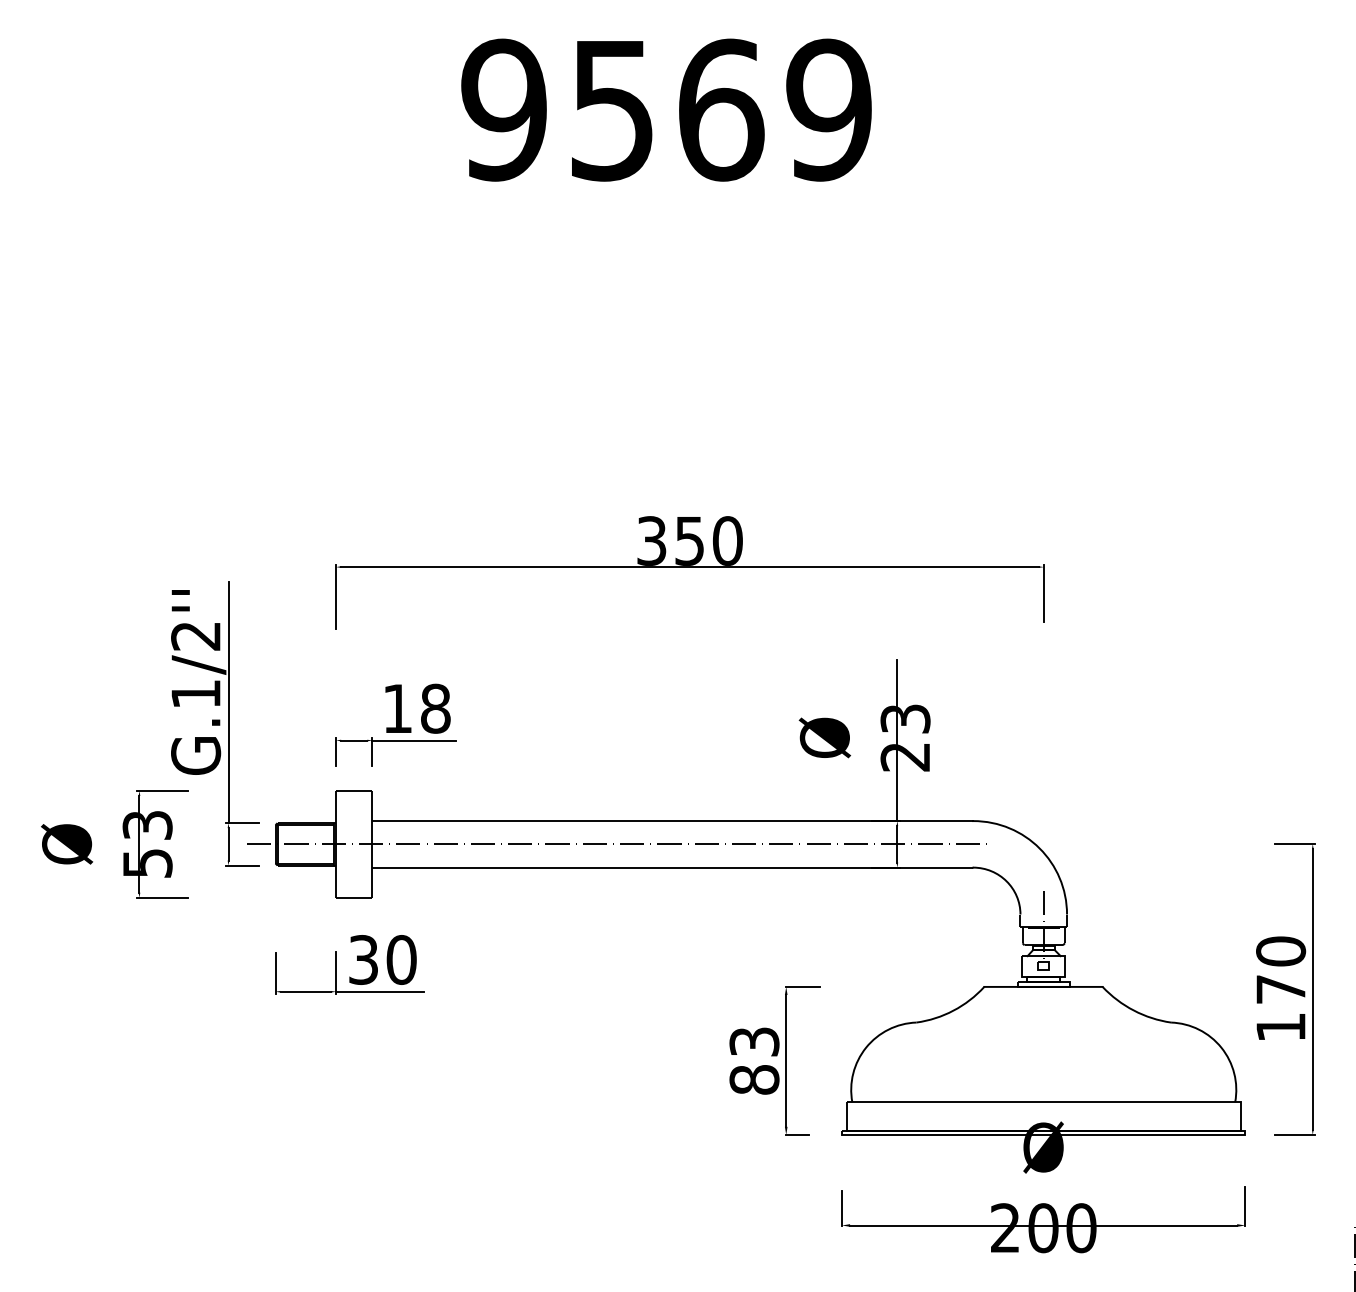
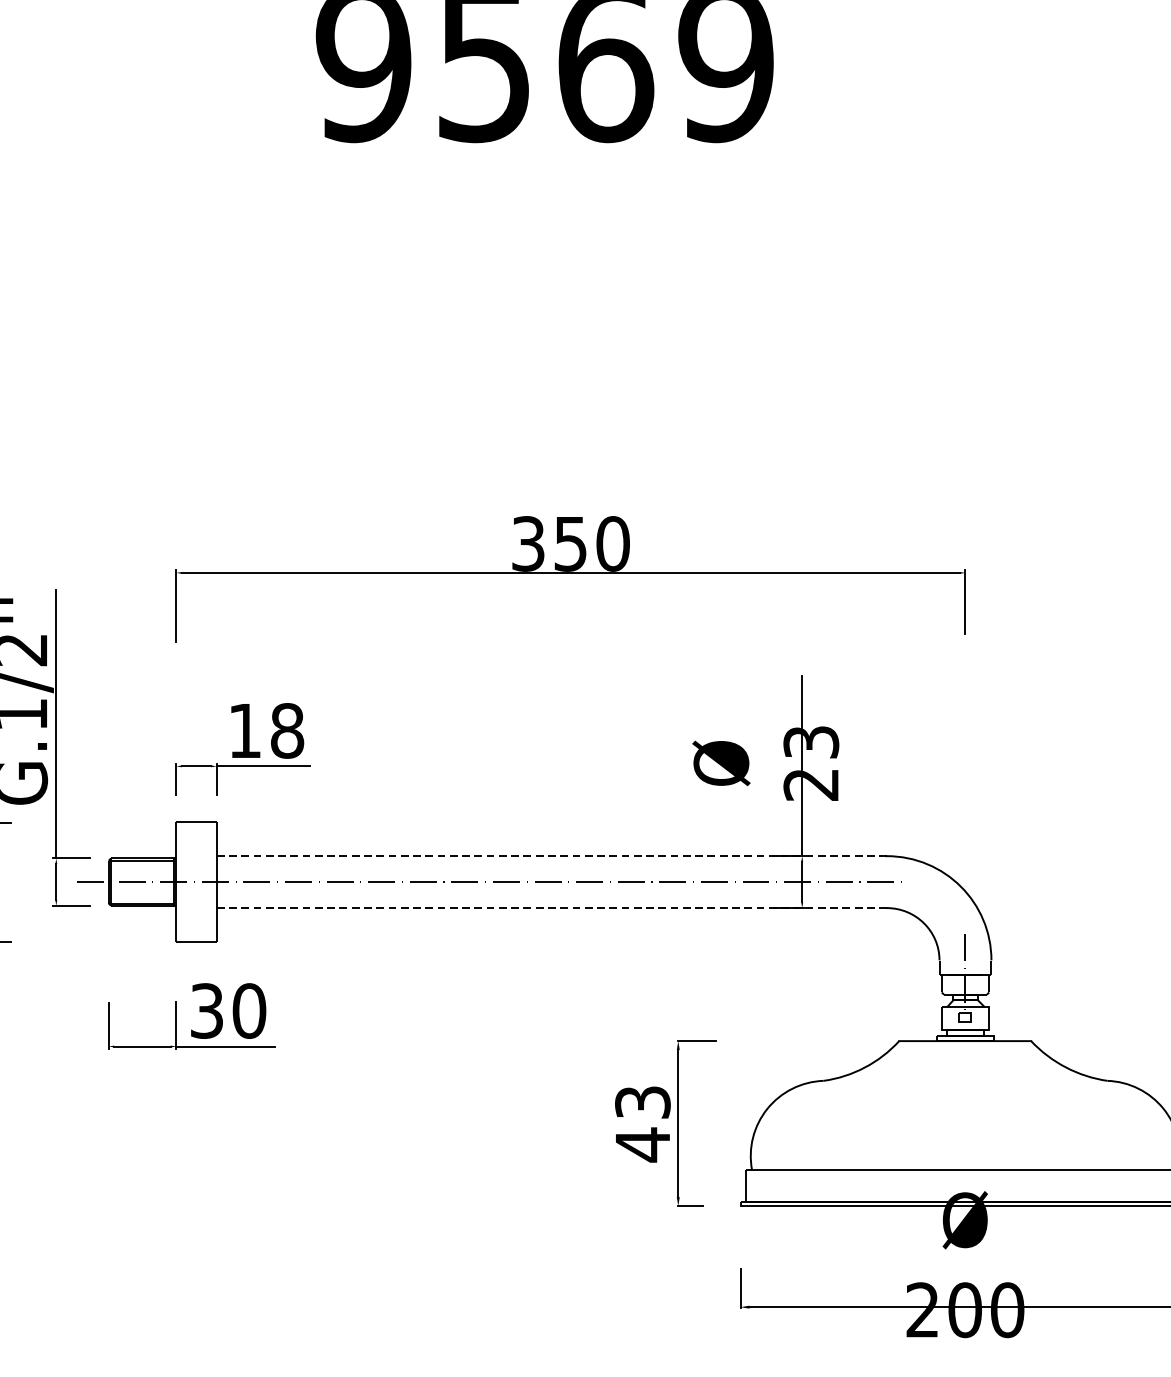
line: (673, 821) -> (552, 856), solid -> dashed
line: (673, 867) -> (552, 907), solid -> dashed
text: (754, 1079) -> (642, 1144), 83 -> 43

